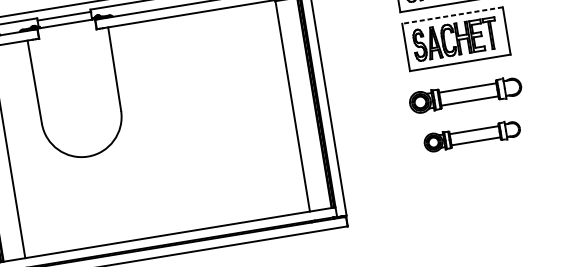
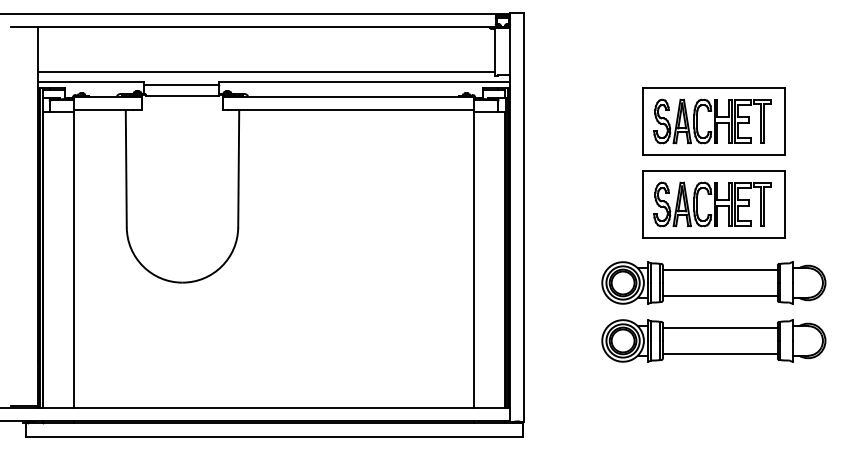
line: (452, 15) -> (713, 171), dashed -> solid
part: (465, 94) -> (713, 282), size x1.43
part: (472, 135) -> (713, 340), size x1.67

